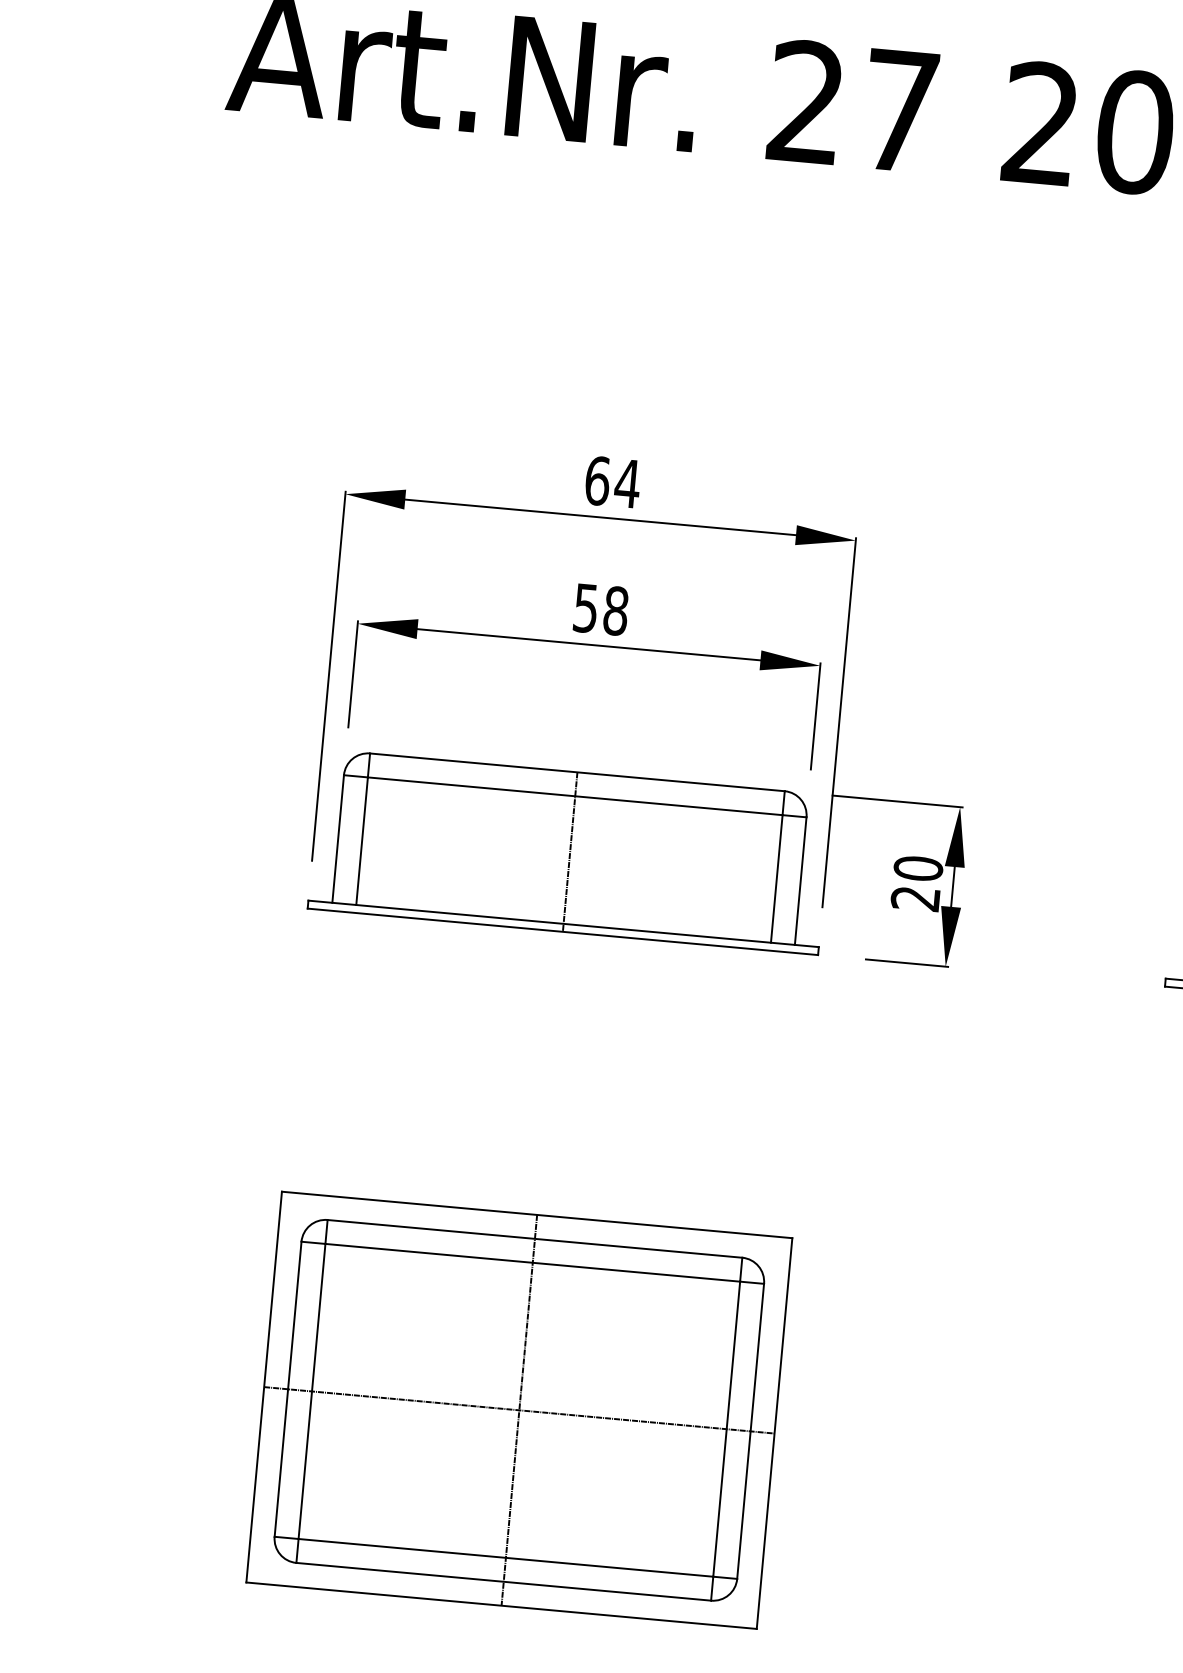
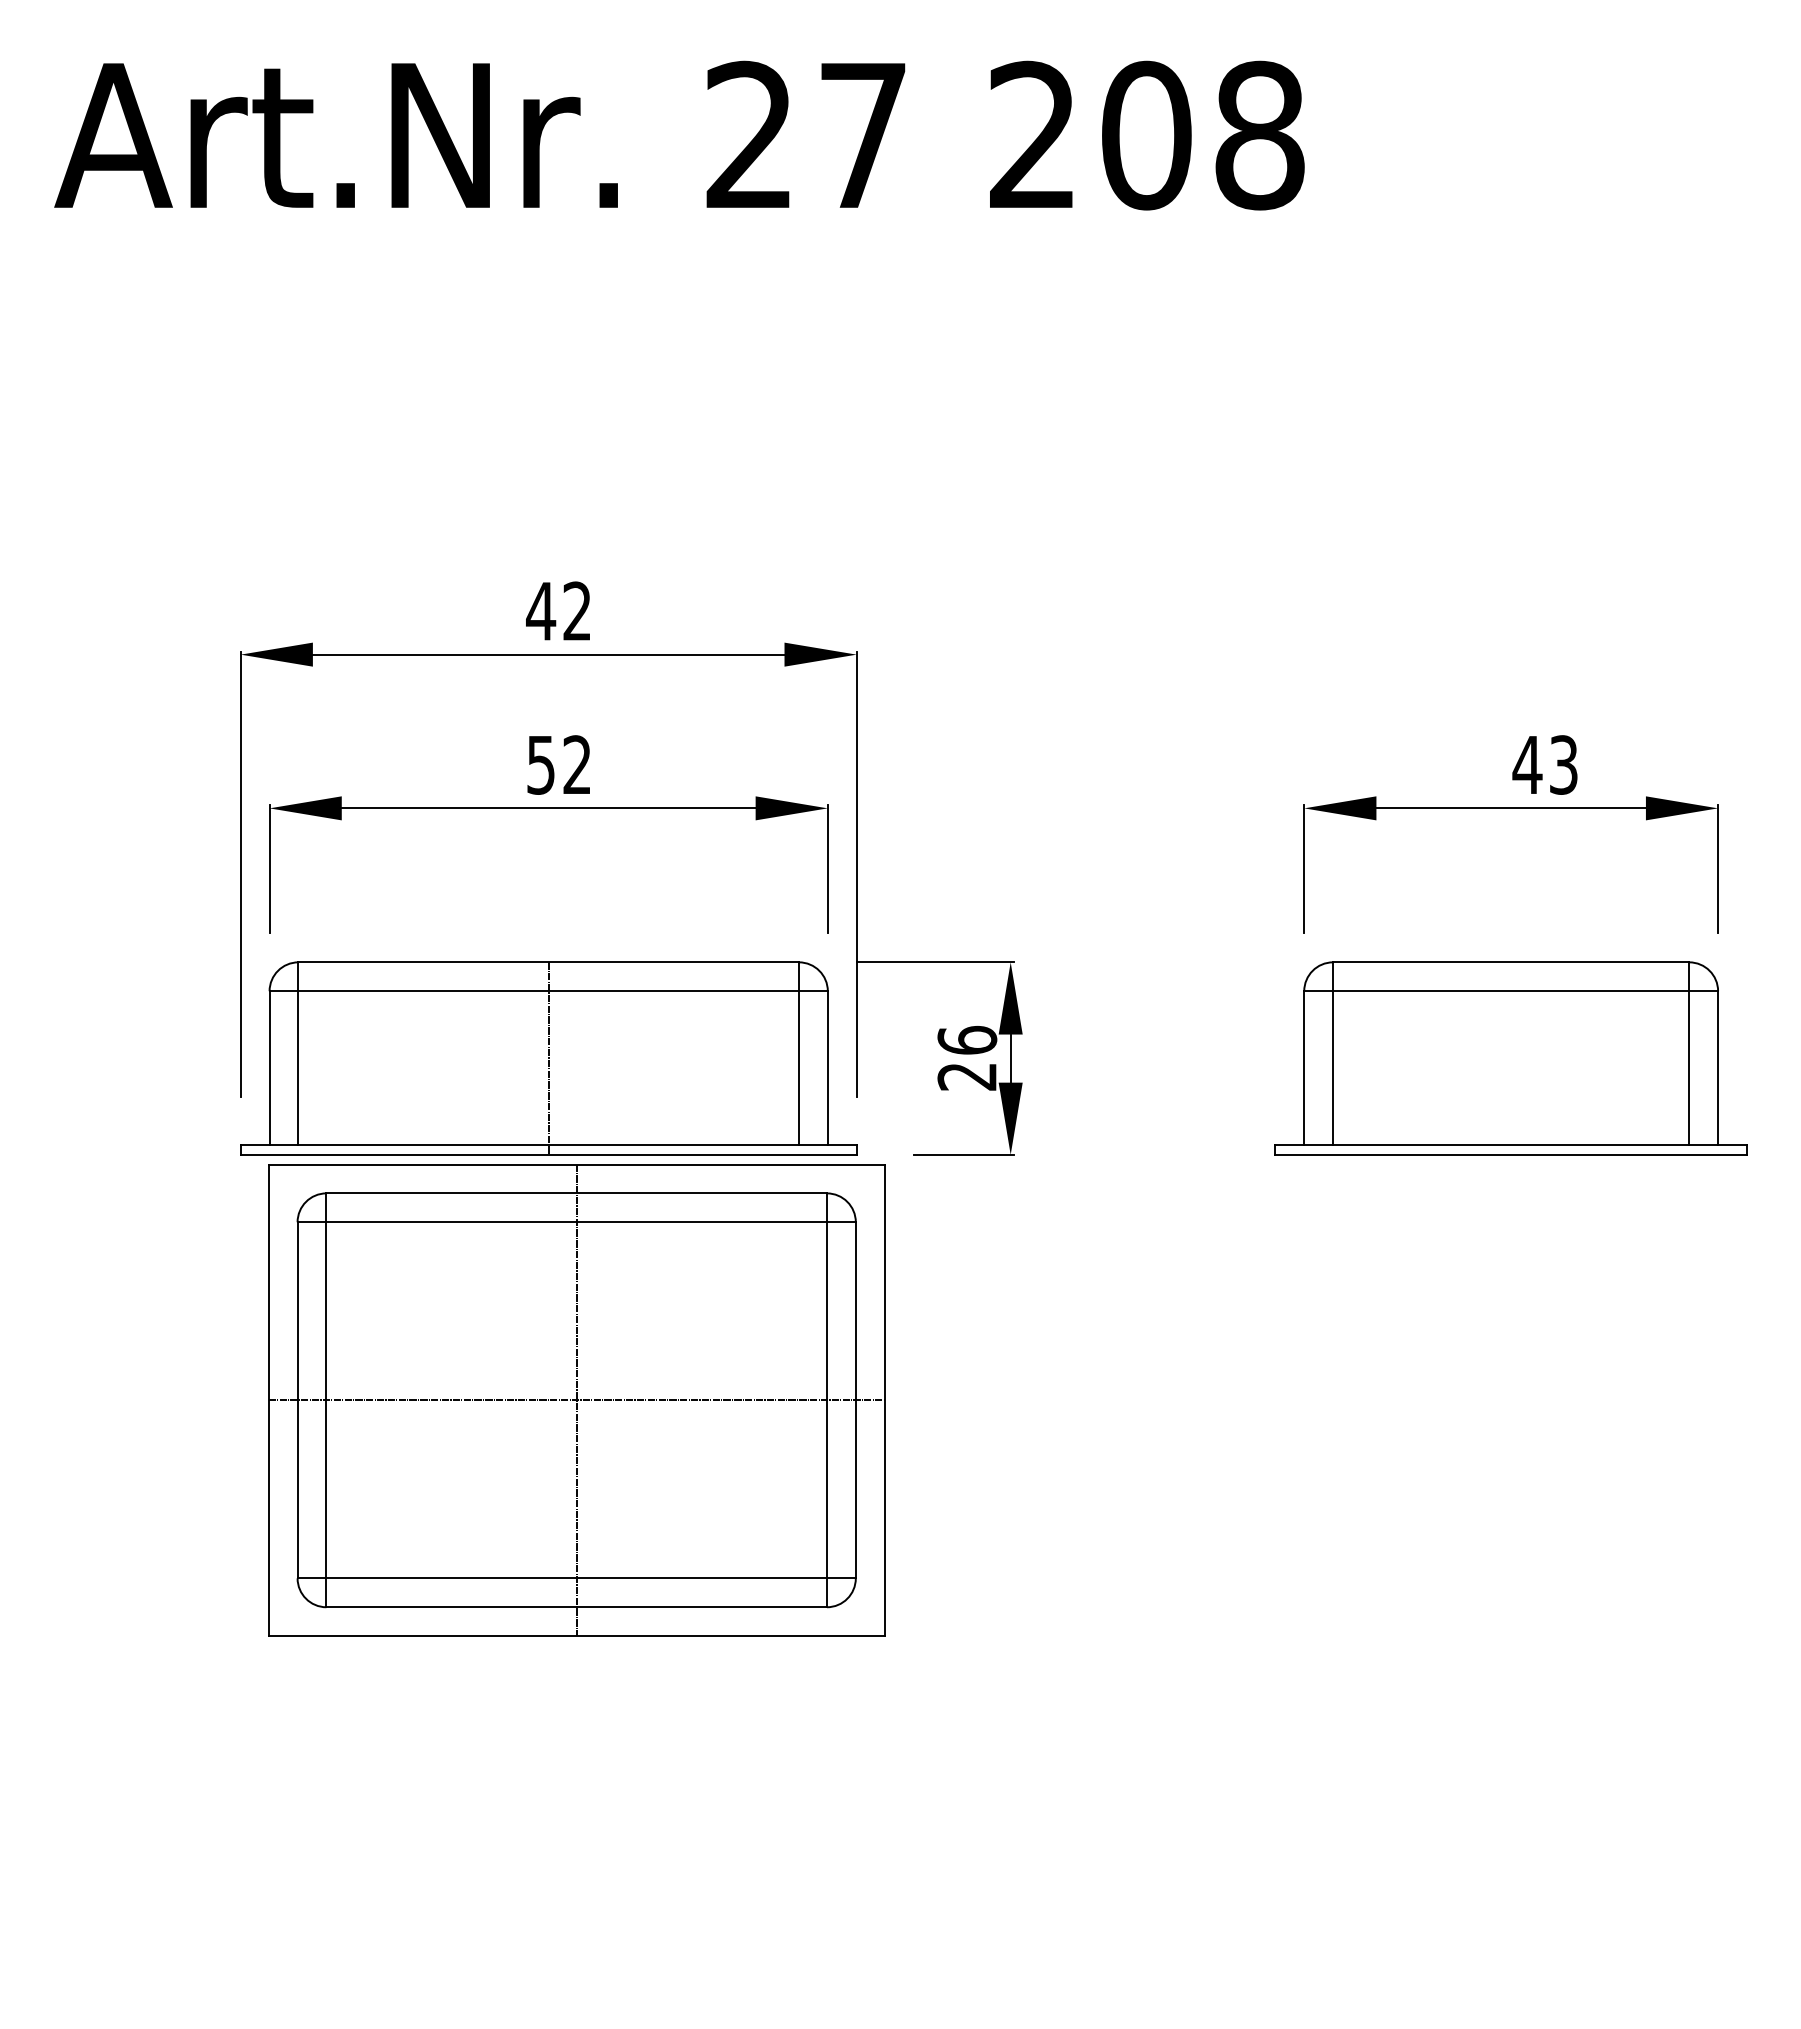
text: (612, 482) -> (559, 611), 64 -> 42
text: (616, 610) -> (577, 764), 58 -> 52
text: (918, 867) -> (967, 1039), 20 -> 26
part: (519, 1410) -> (576, 1400), moved

